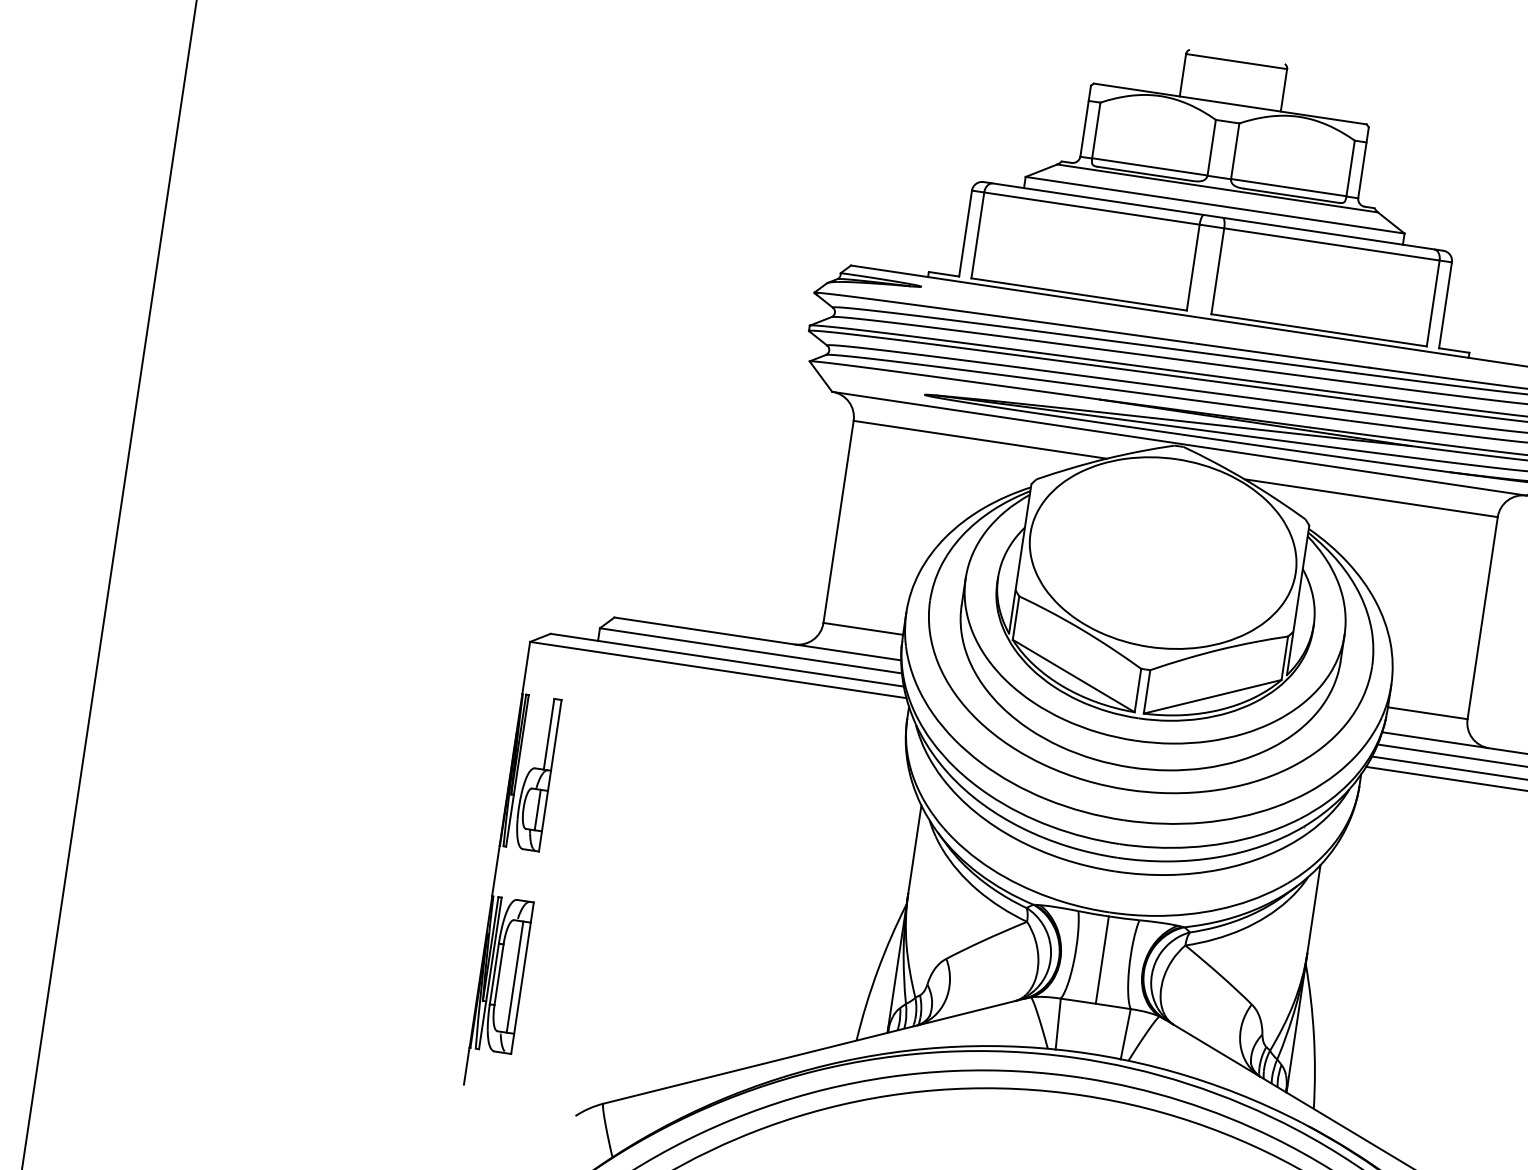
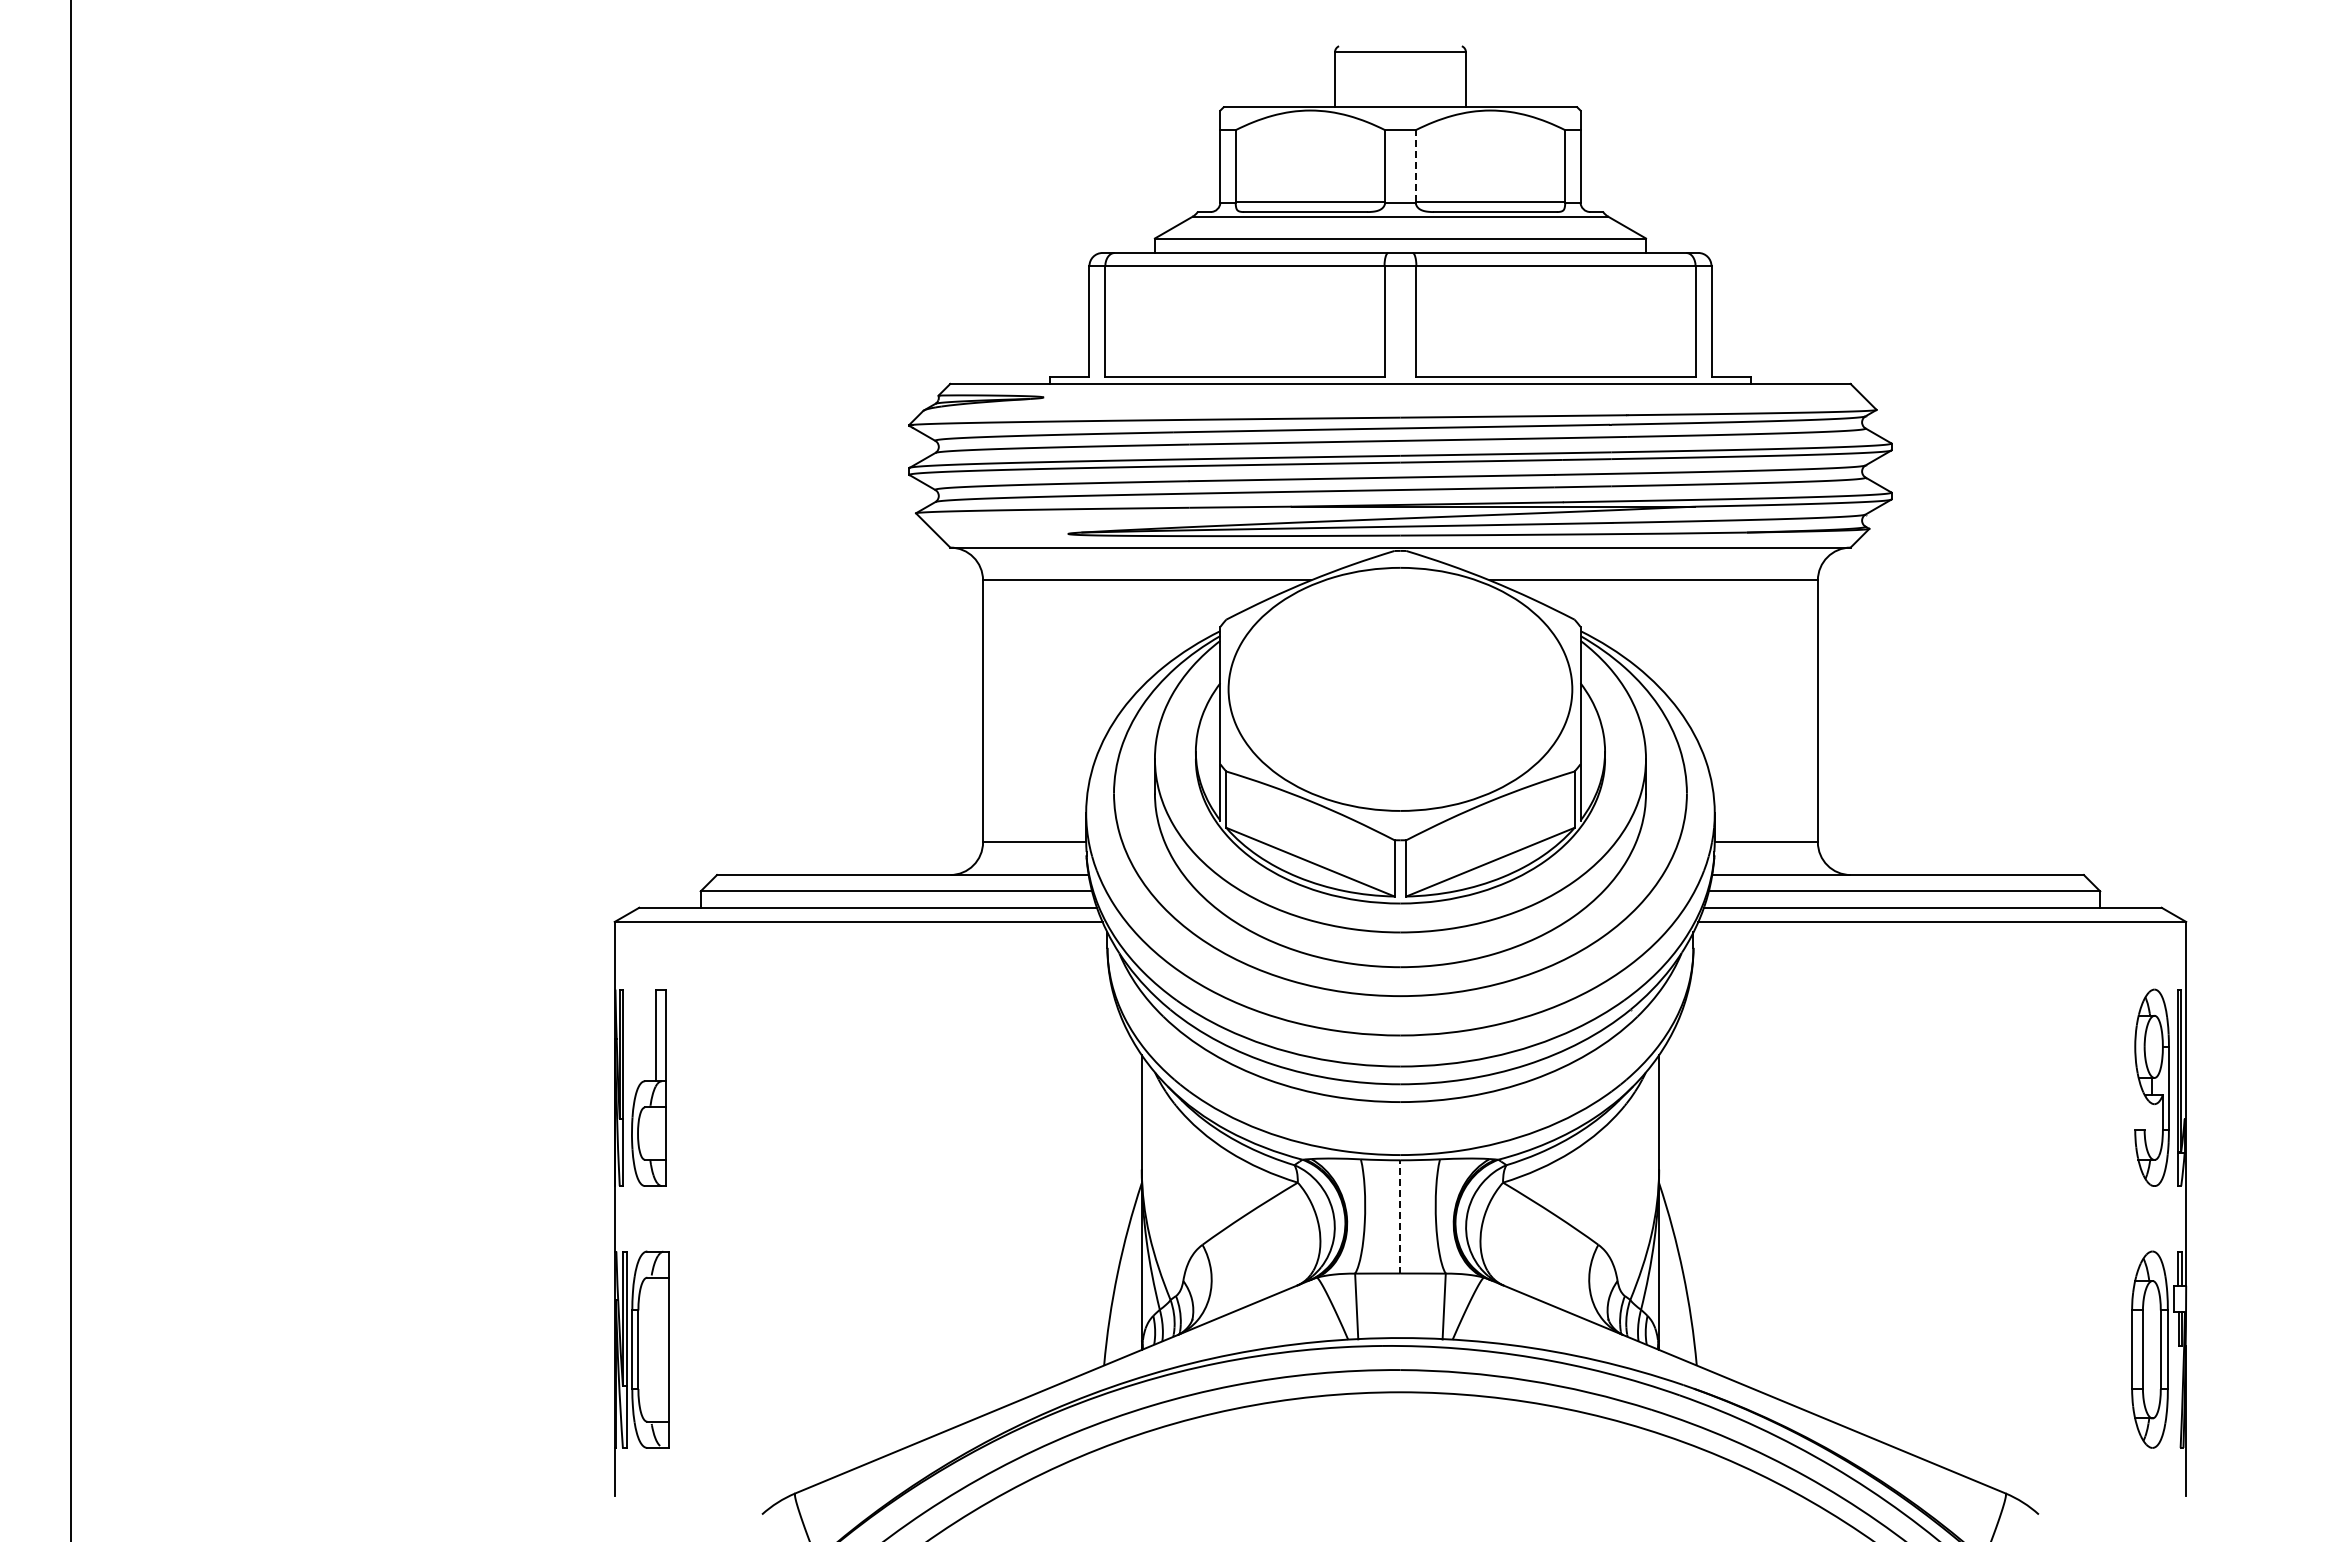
line: (1235, 150) -> (1415, 165), solid -> dashed
line: (537, 809) -> (656, 1133), removed
line: (1102, 959) -> (1400, 1216), solid -> dashed
line: (515, 976) -> (659, 1349), removed

